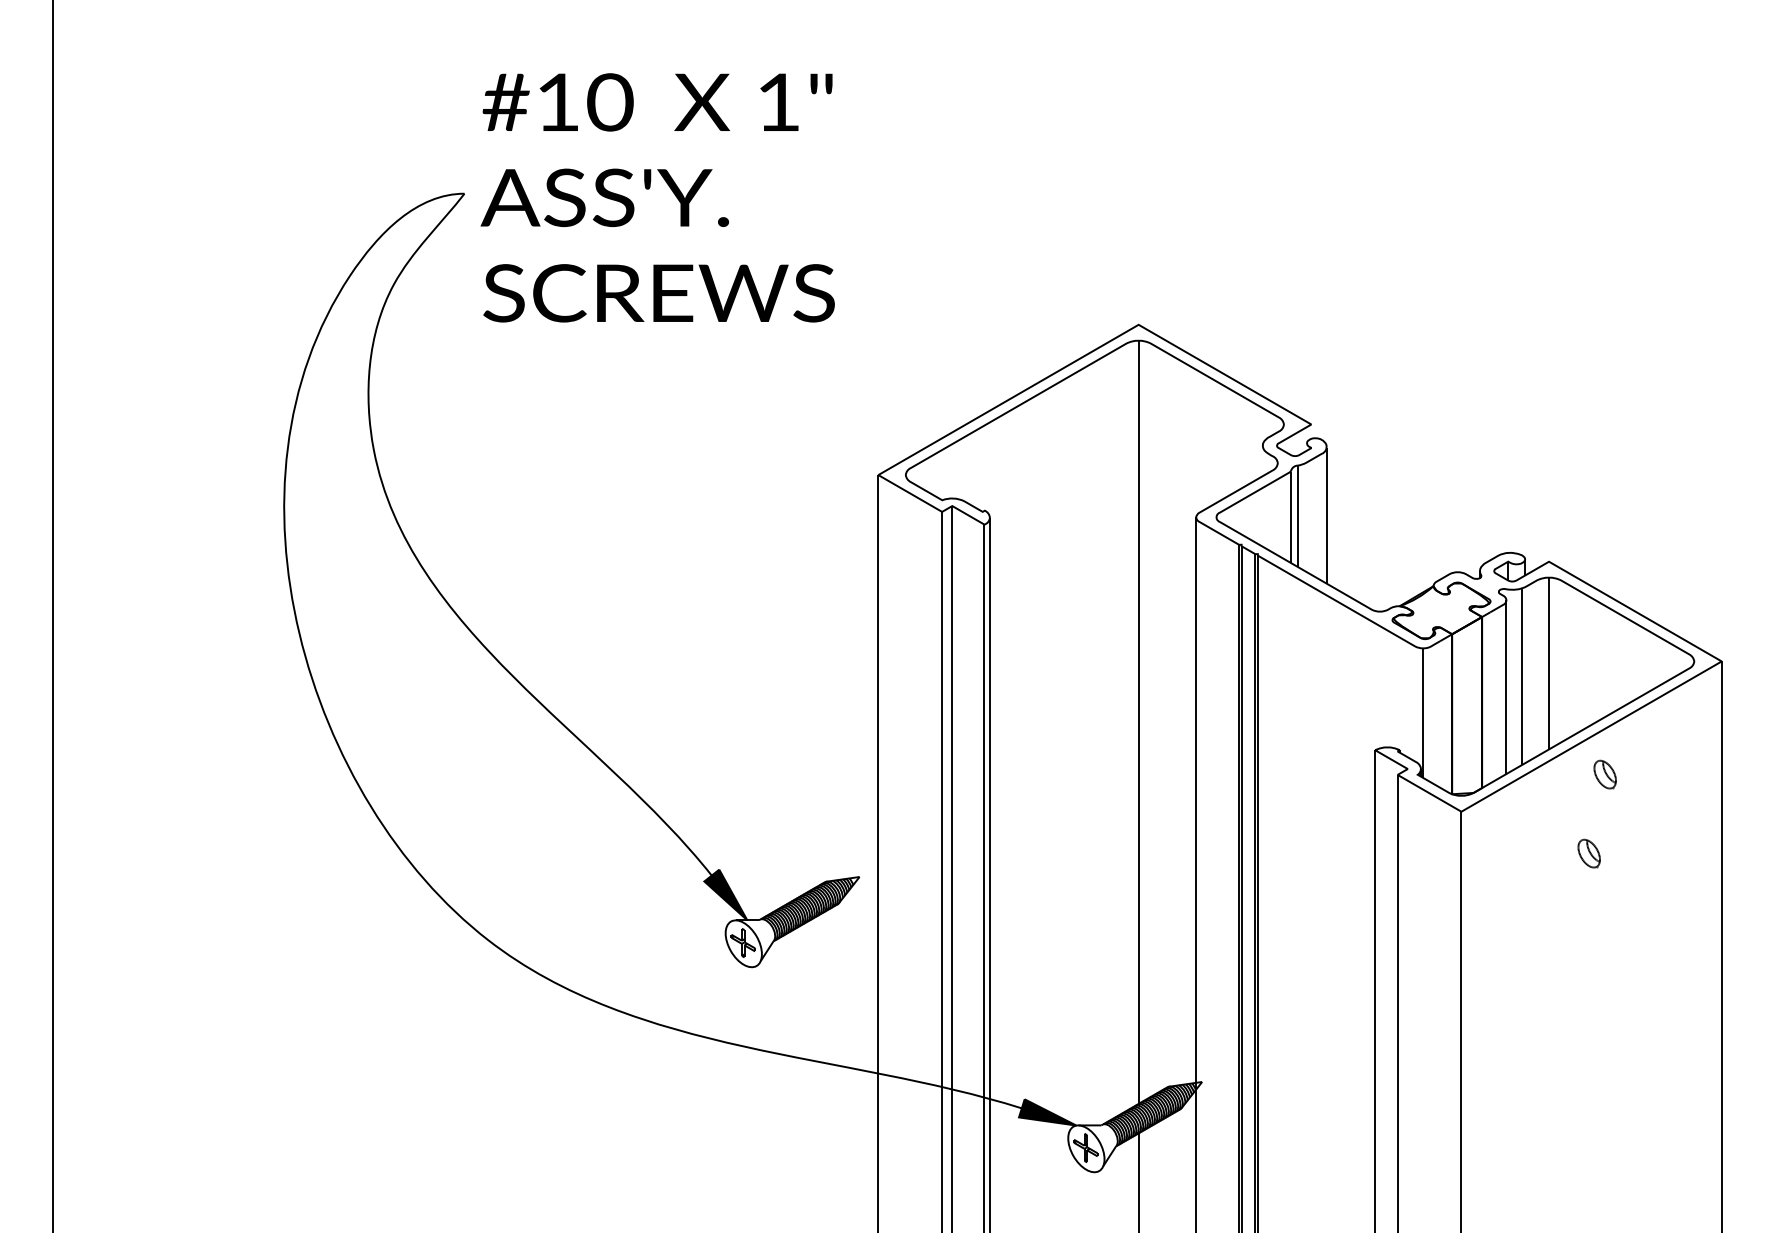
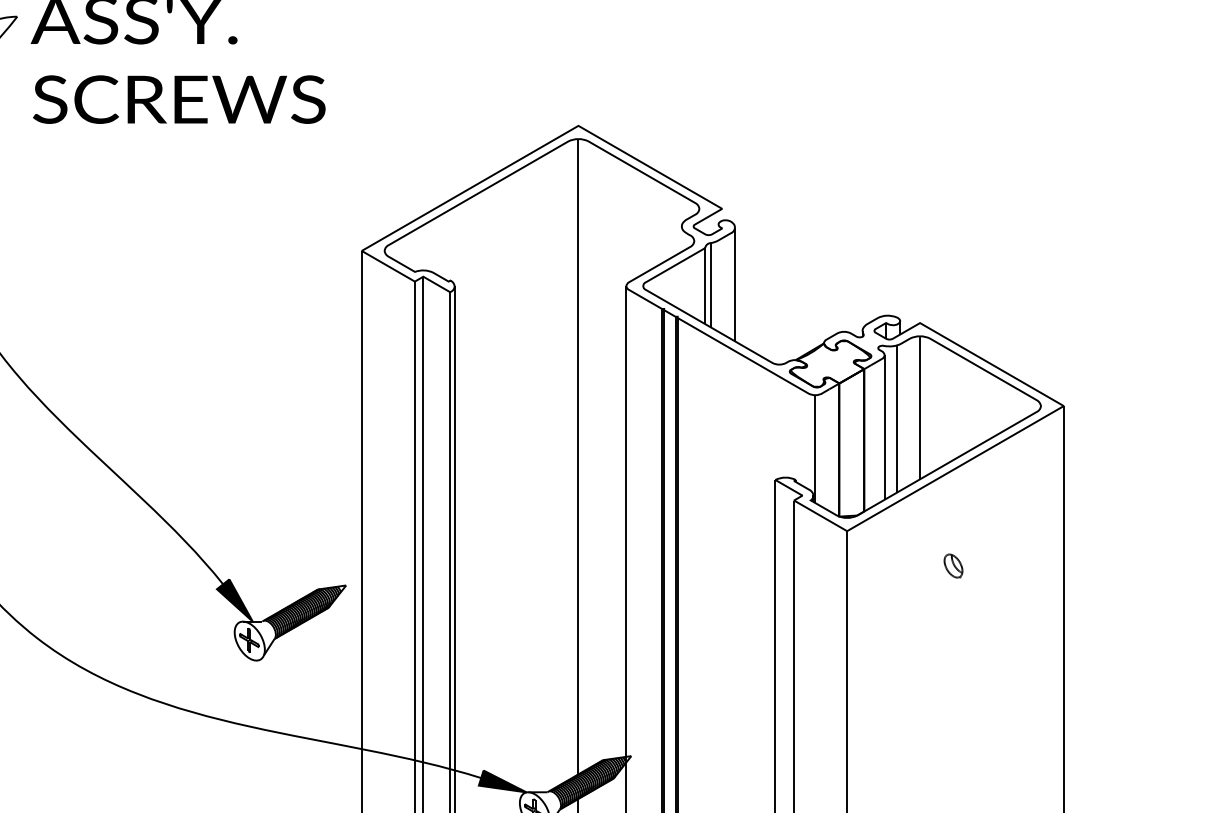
part: (1604, 774) -> (966, 500), removed

